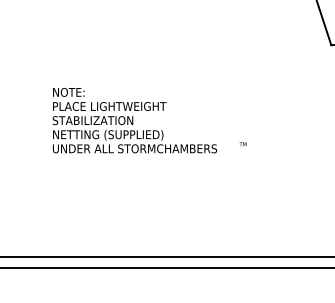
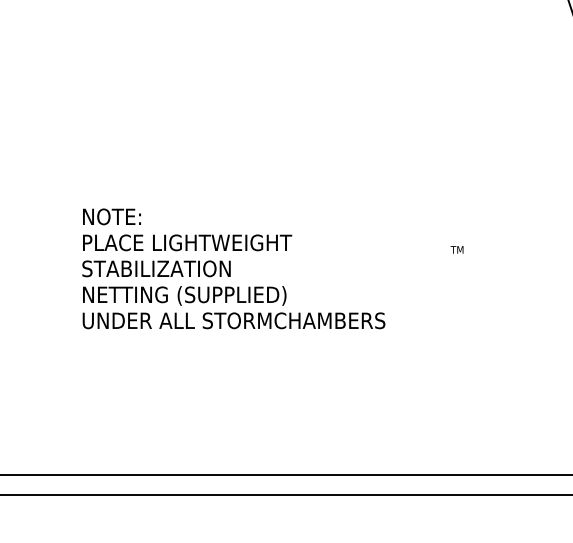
text: (134, 120) -> (233, 268), moved
text: (242, 144) -> (456, 250), moved

